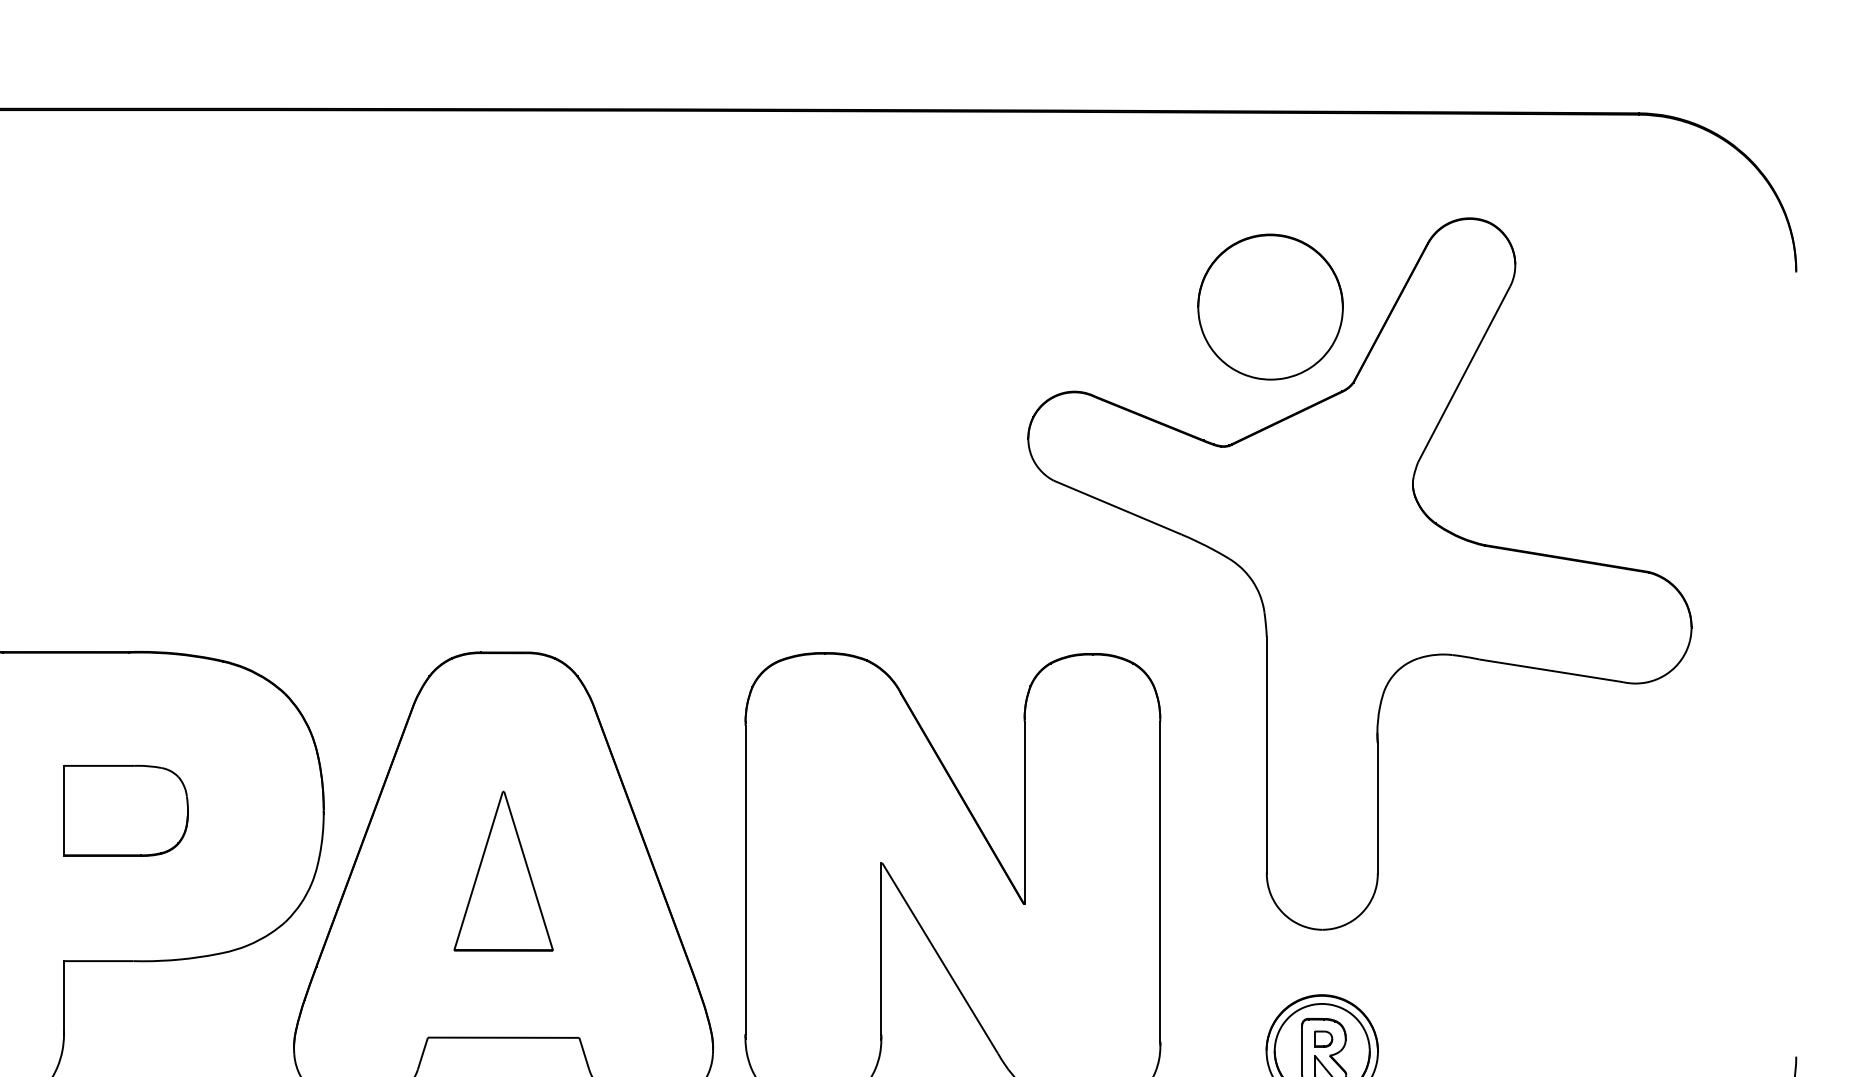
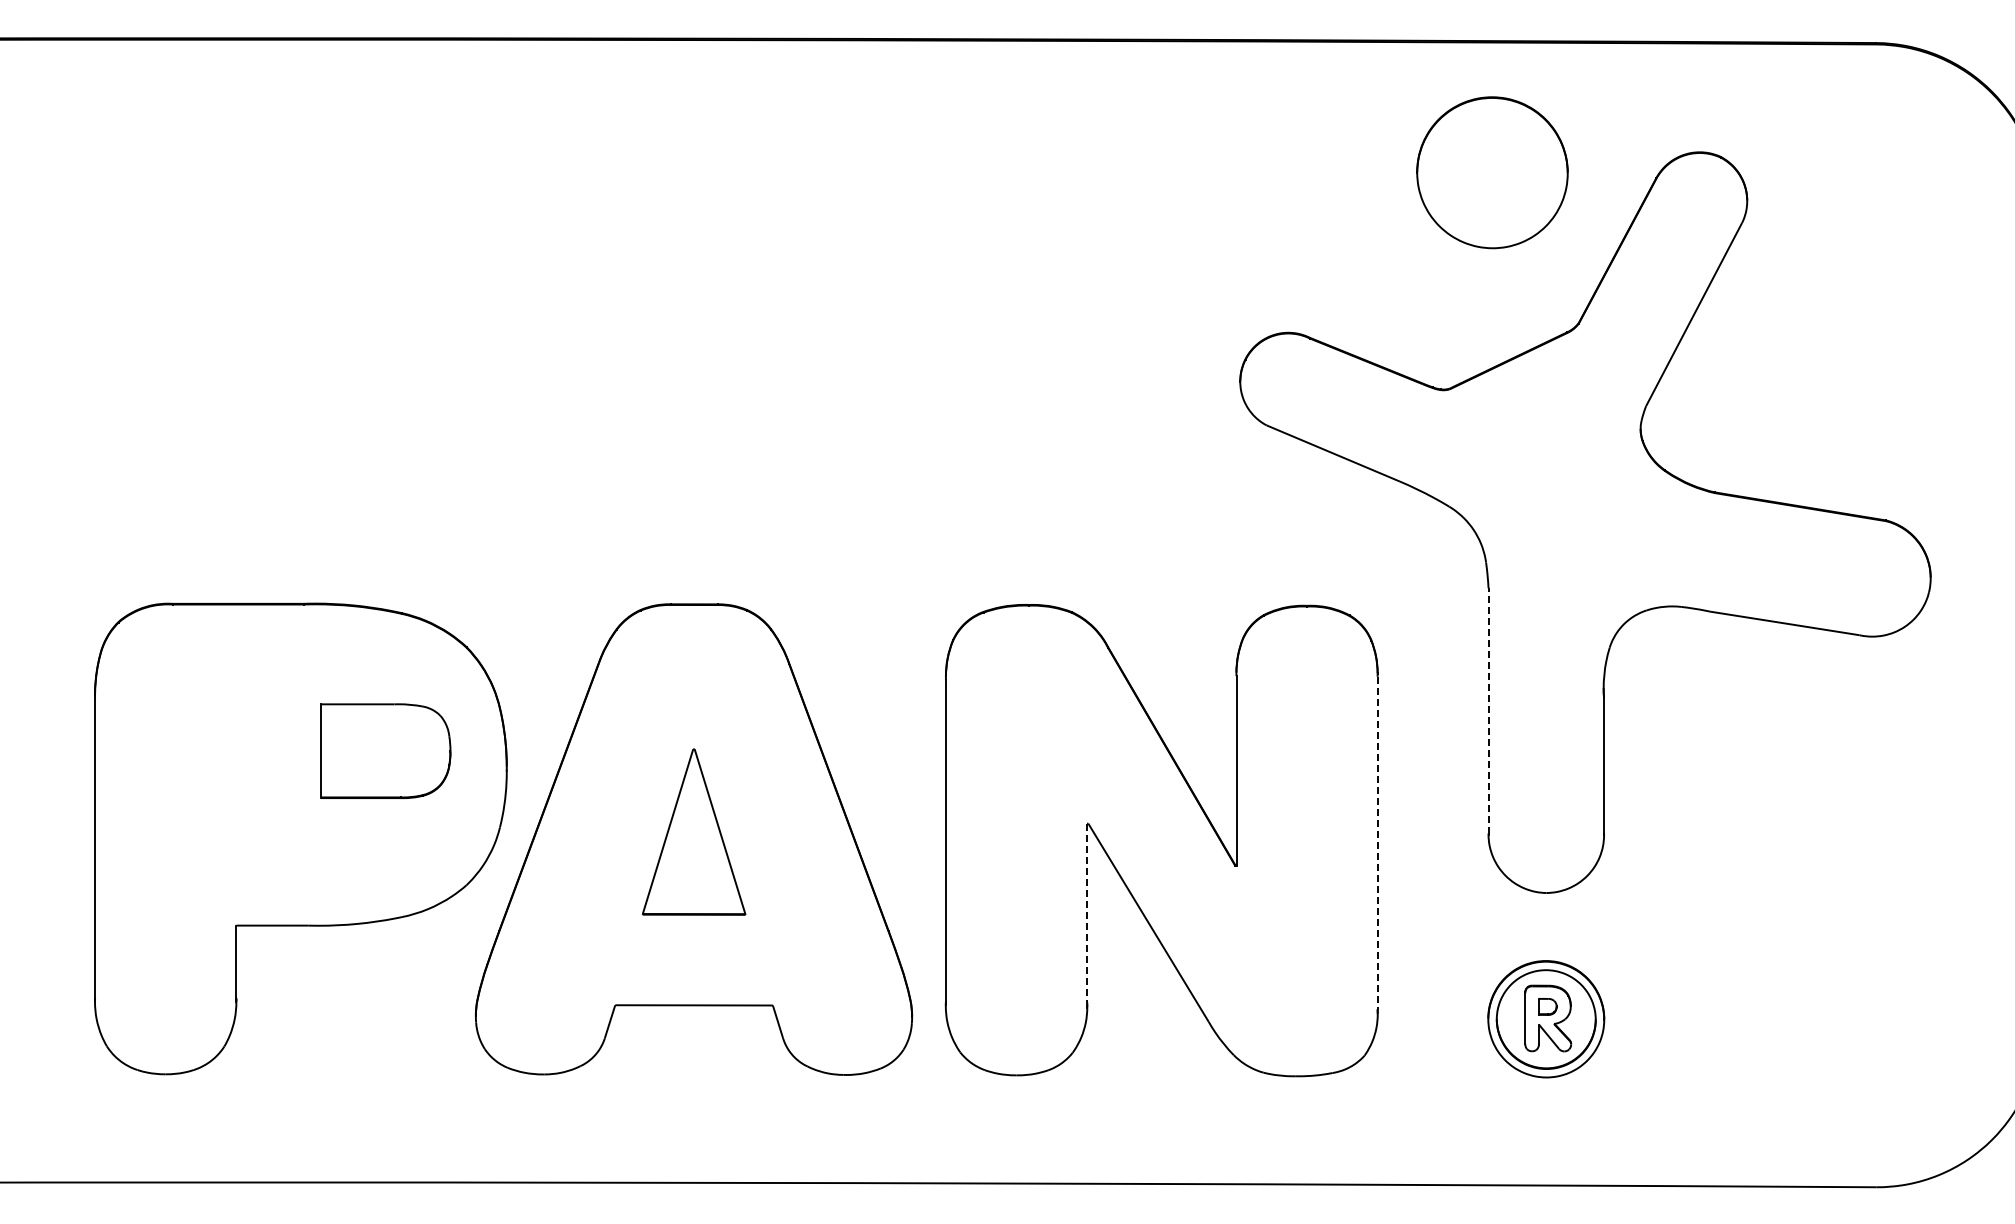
part: (1270, 306) -> (1492, 172), moved
line: (1266, 755) -> (1488, 711), solid -> dashed
part: (125, 810) -> (385, 750), moved
line: (1160, 882) -> (1377, 843), solid -> dashed
line: (881, 949) -> (1087, 913), solid -> dashed

